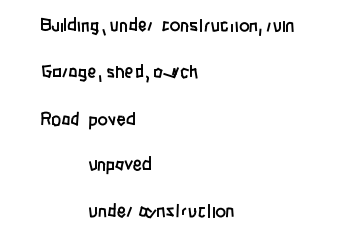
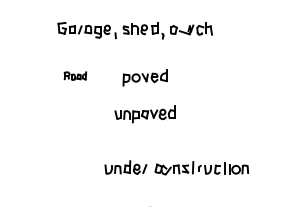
part: (59, 118) -> (74, 75), size x0.6
part: (111, 120) -> (144, 77), moved
part: (119, 165) -> (144, 114), moved

